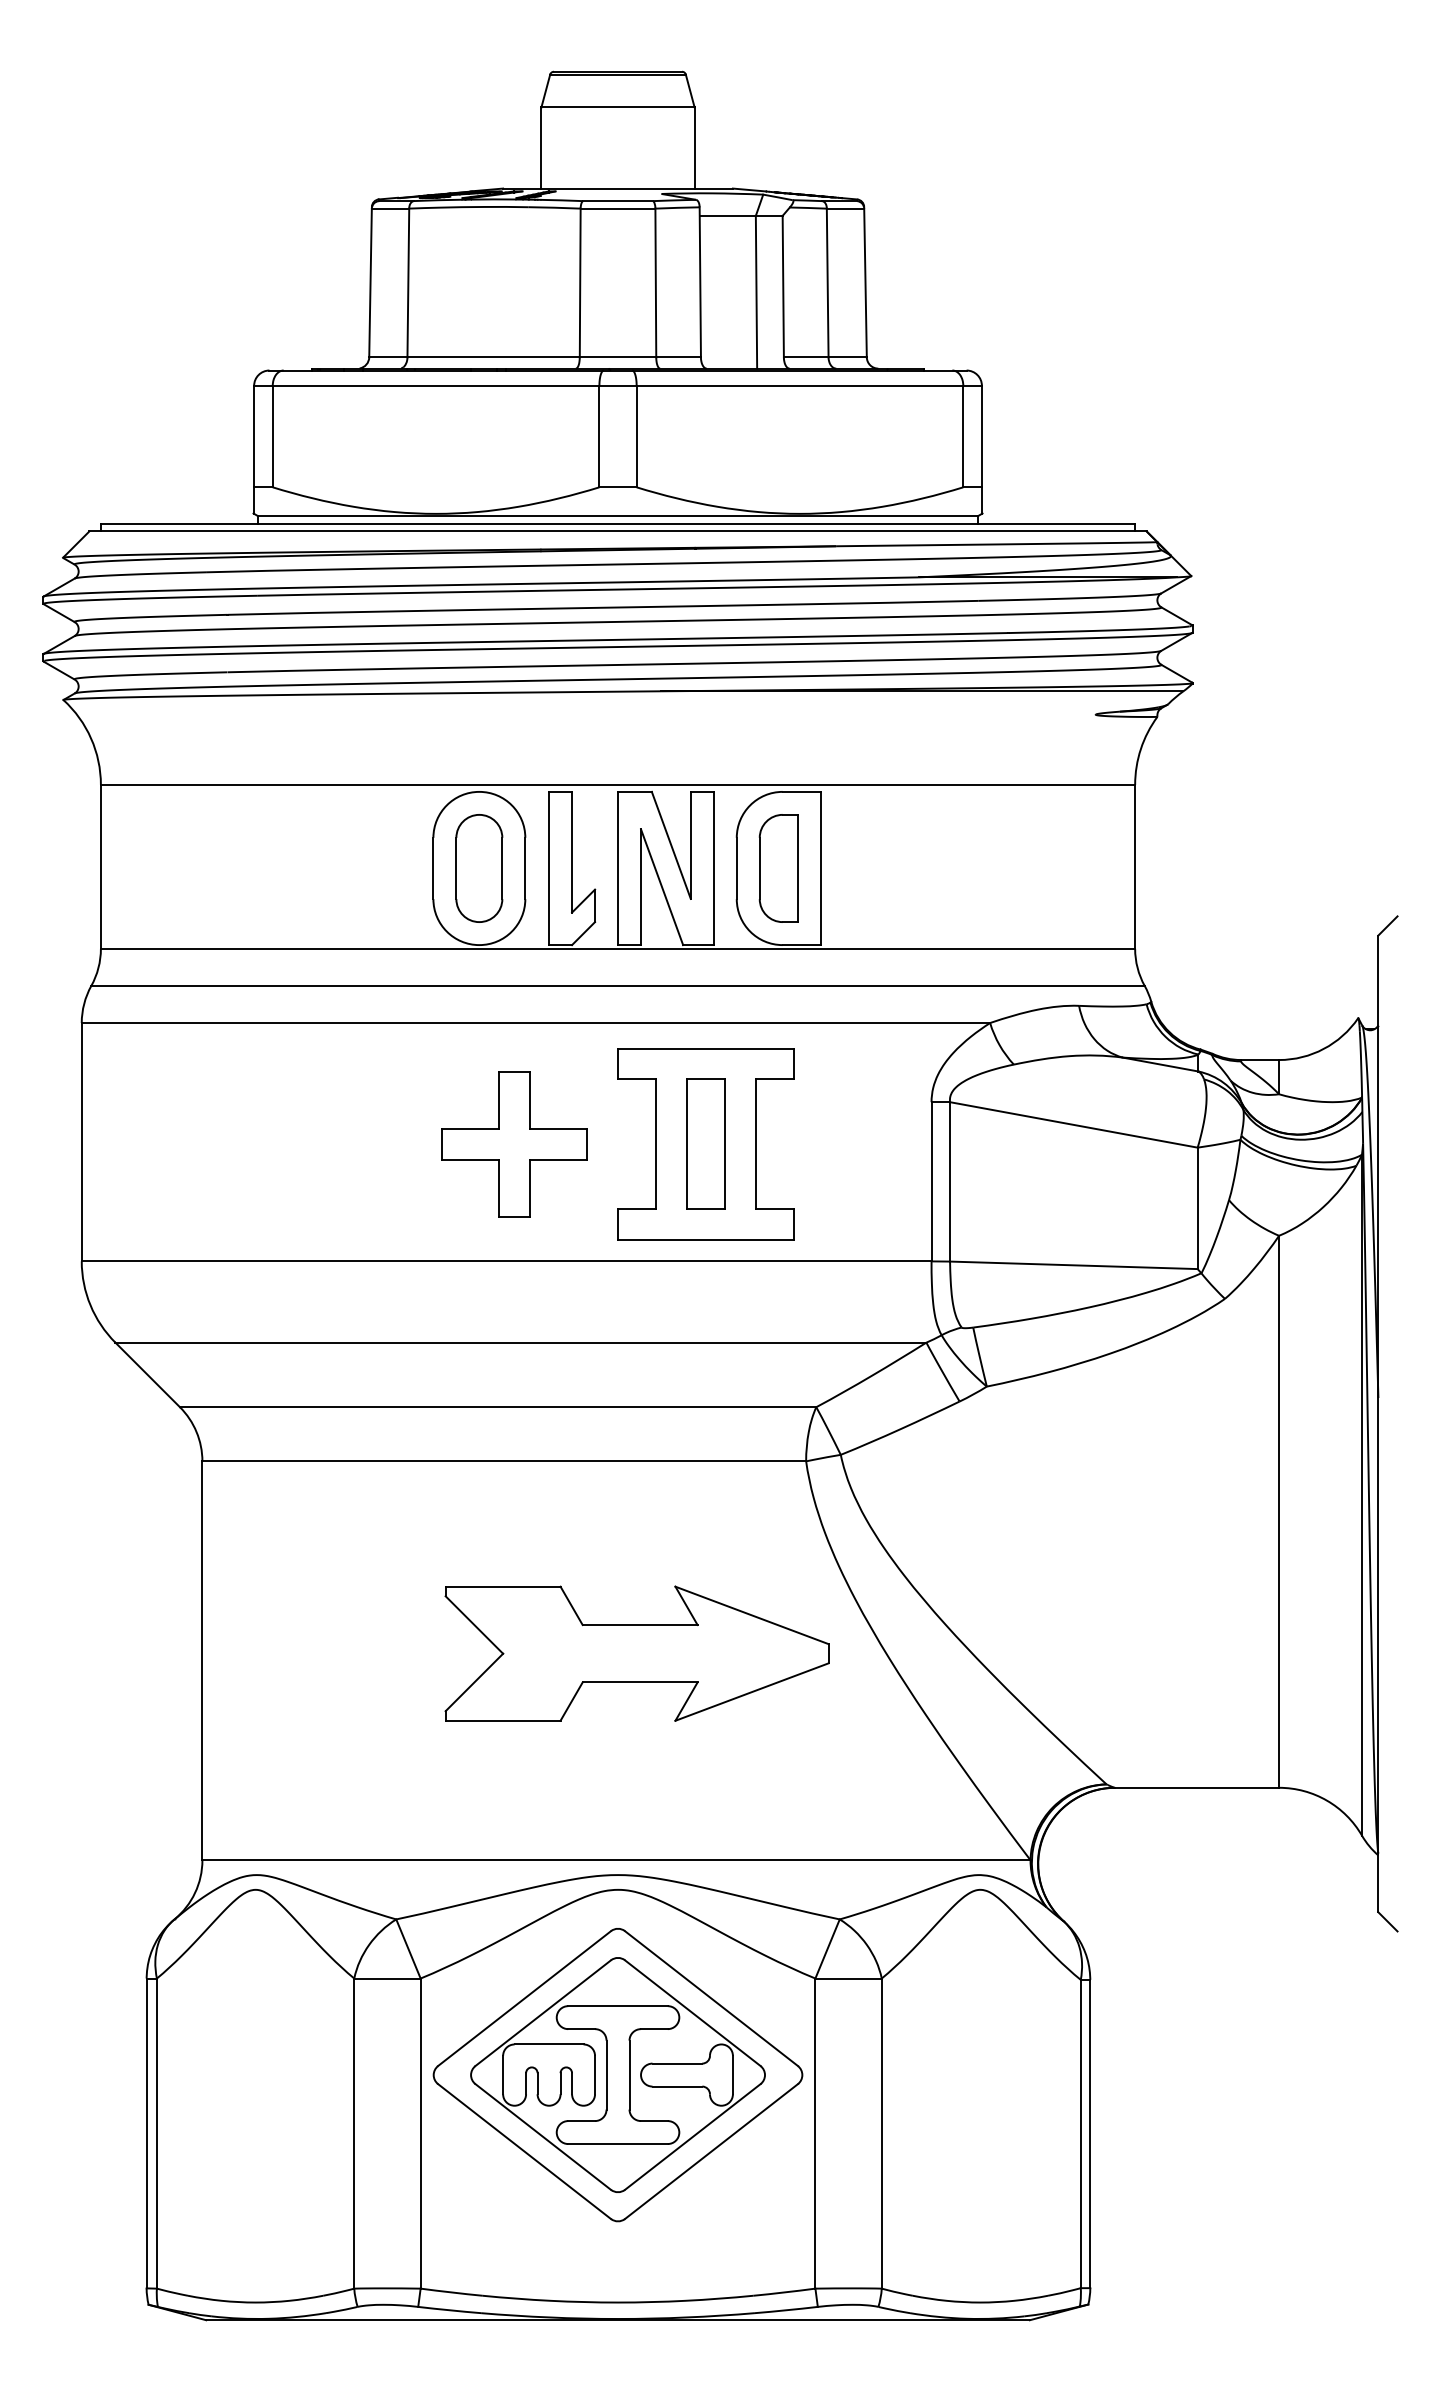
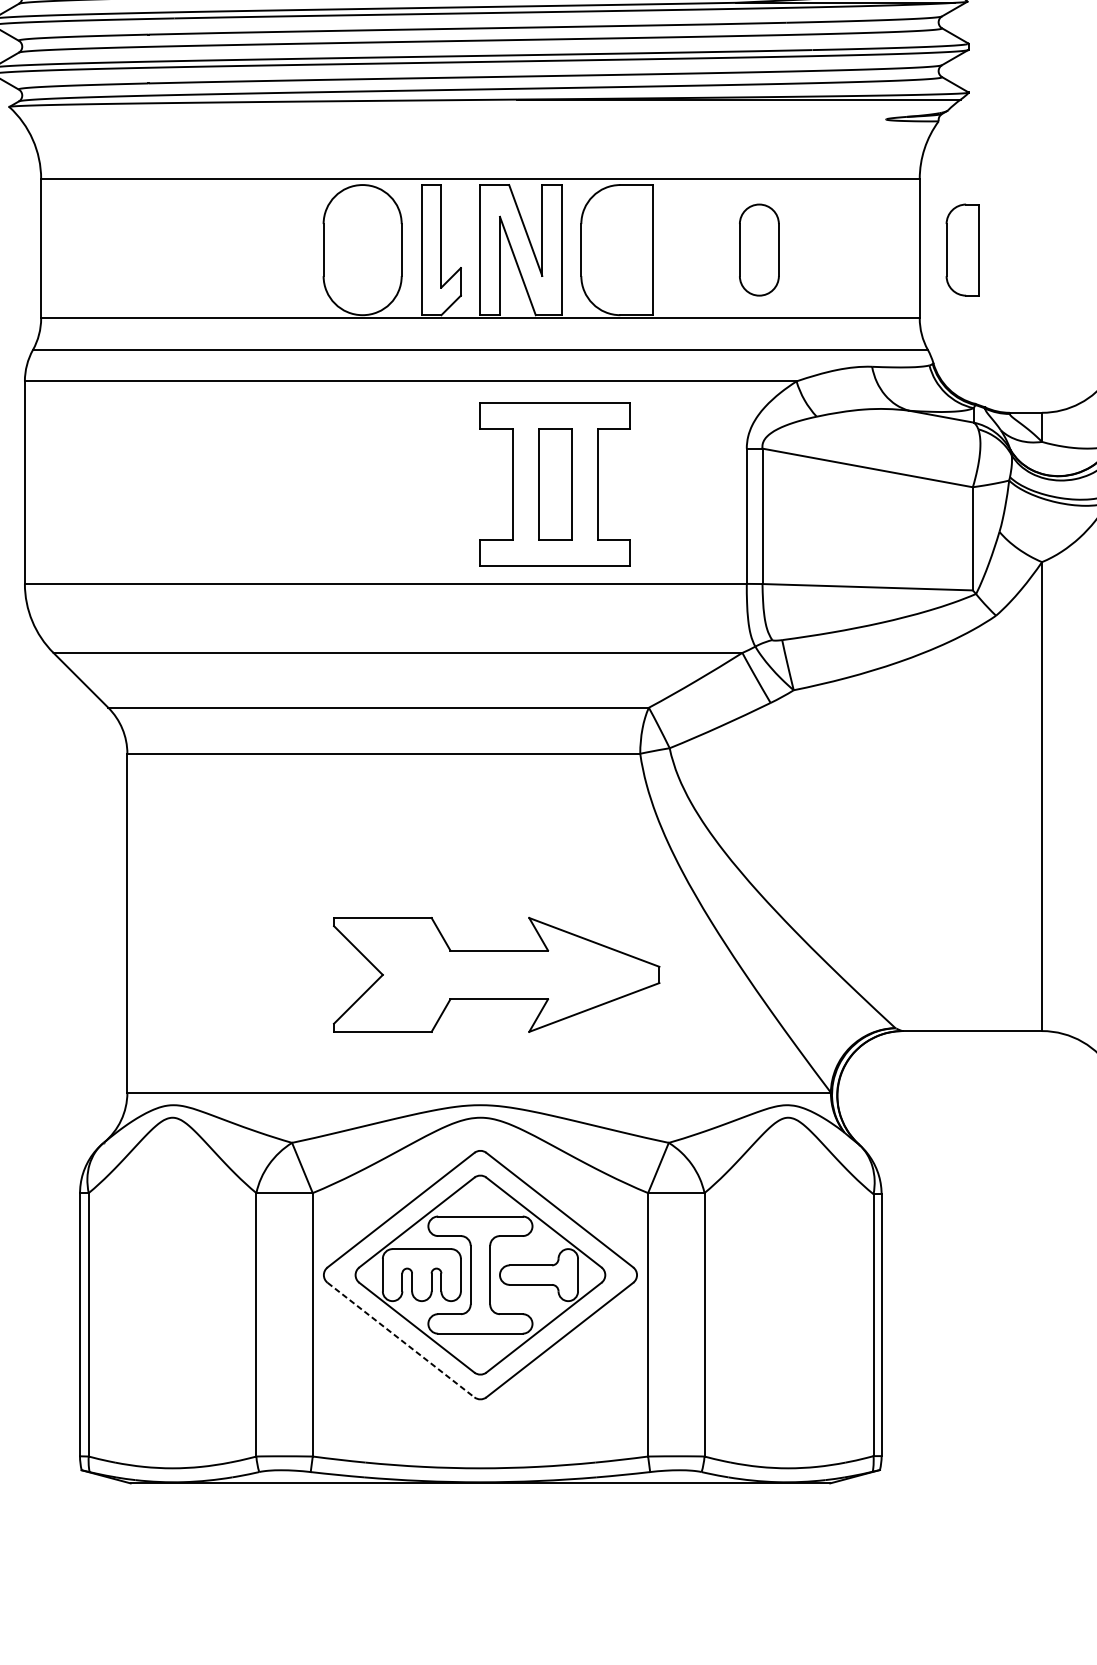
part: (479, 868) -> (759, 250), moved
part: (778, 868) -> (962, 250), moved
part: (514, 1144) -> (392, 484), removed
part: (636, 1653) -> (496, 974), moved
line: (524, 2151) -> (401, 1340), solid -> dashed

